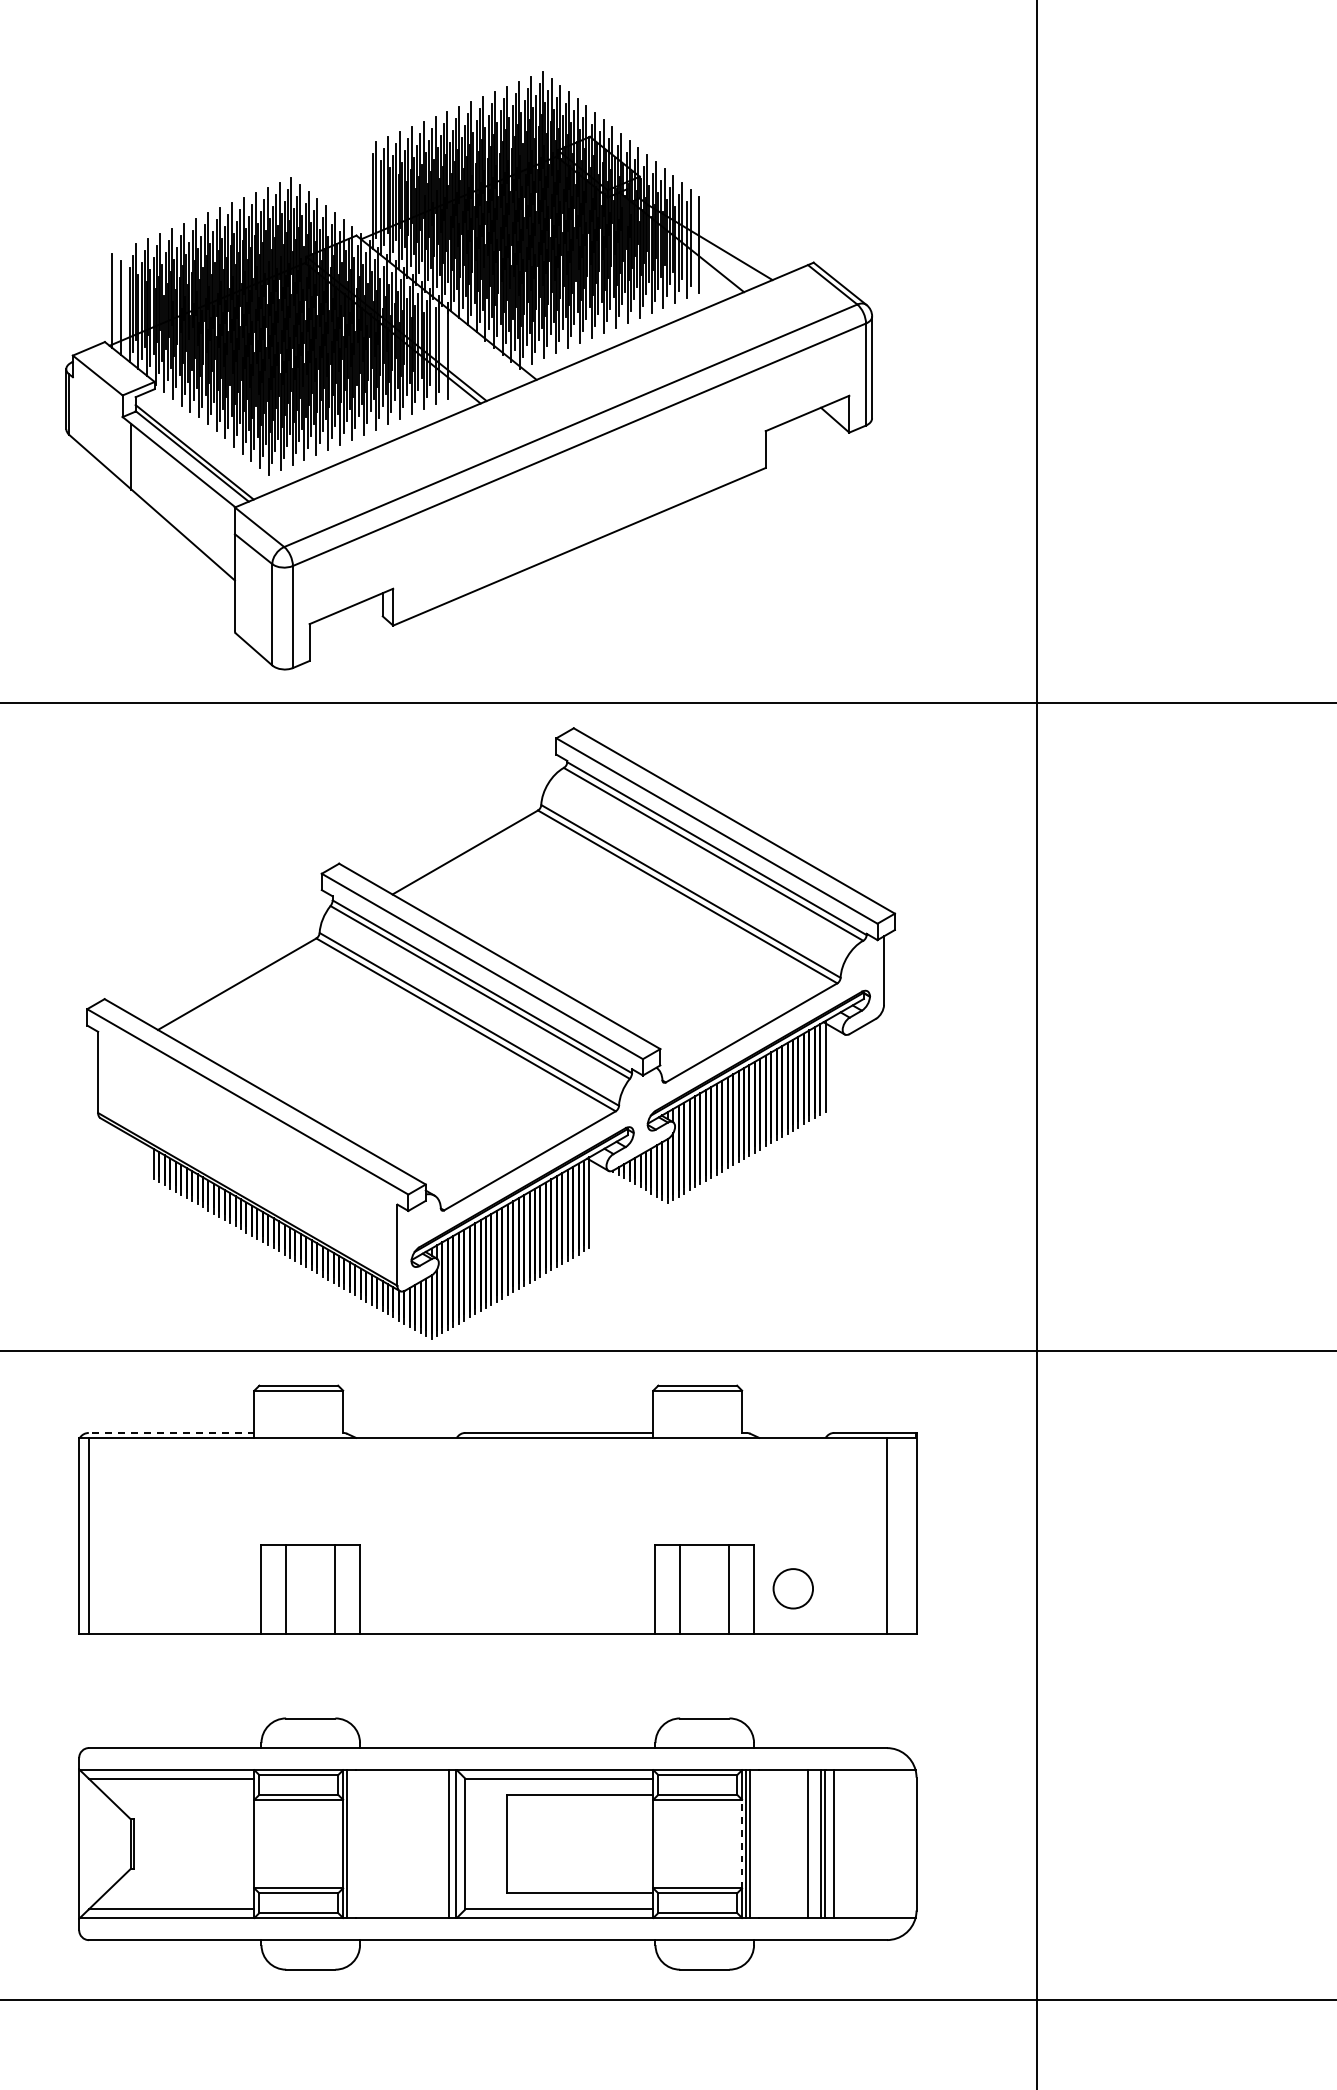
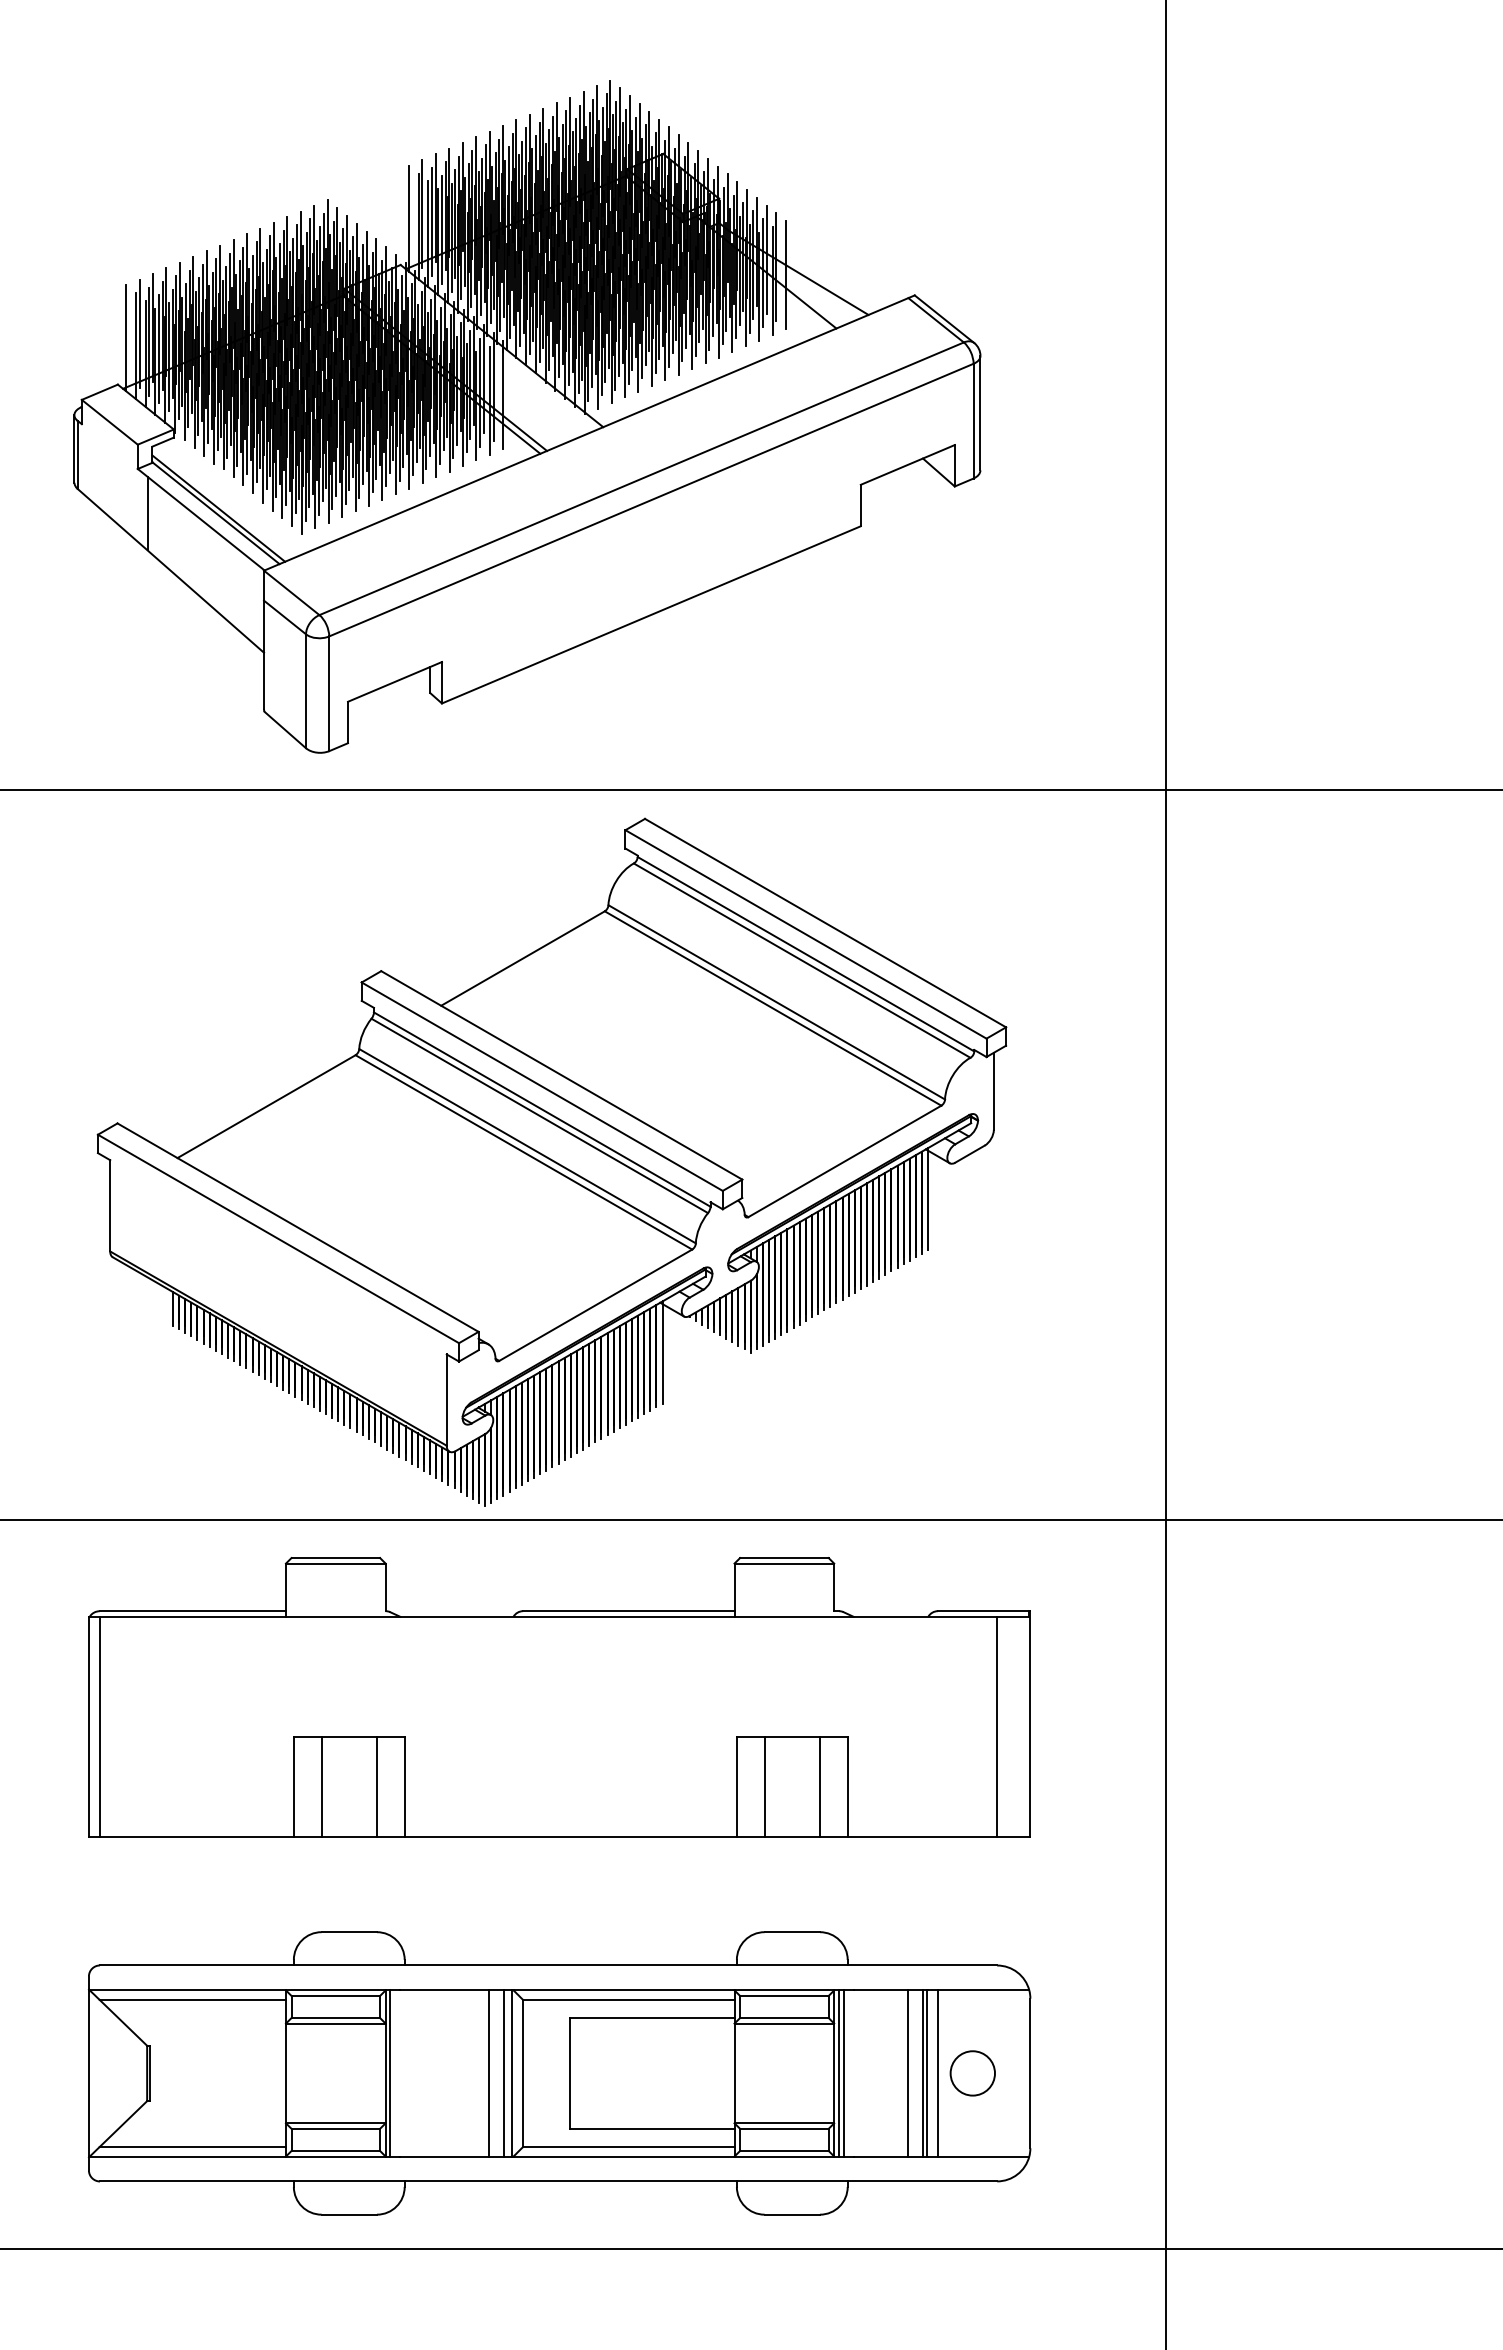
line: (363, 194) -> (408, 218), added
line: (124, 296) -> (139, 333), added
line: (171, 1433) -> (192, 1611), dashed -> solid
circle: (793, 1588) -> (972, 2073), moved
line: (434, 1844) -> (488, 2073), added
line: (742, 1844) -> (834, 2073), dashed -> solid

